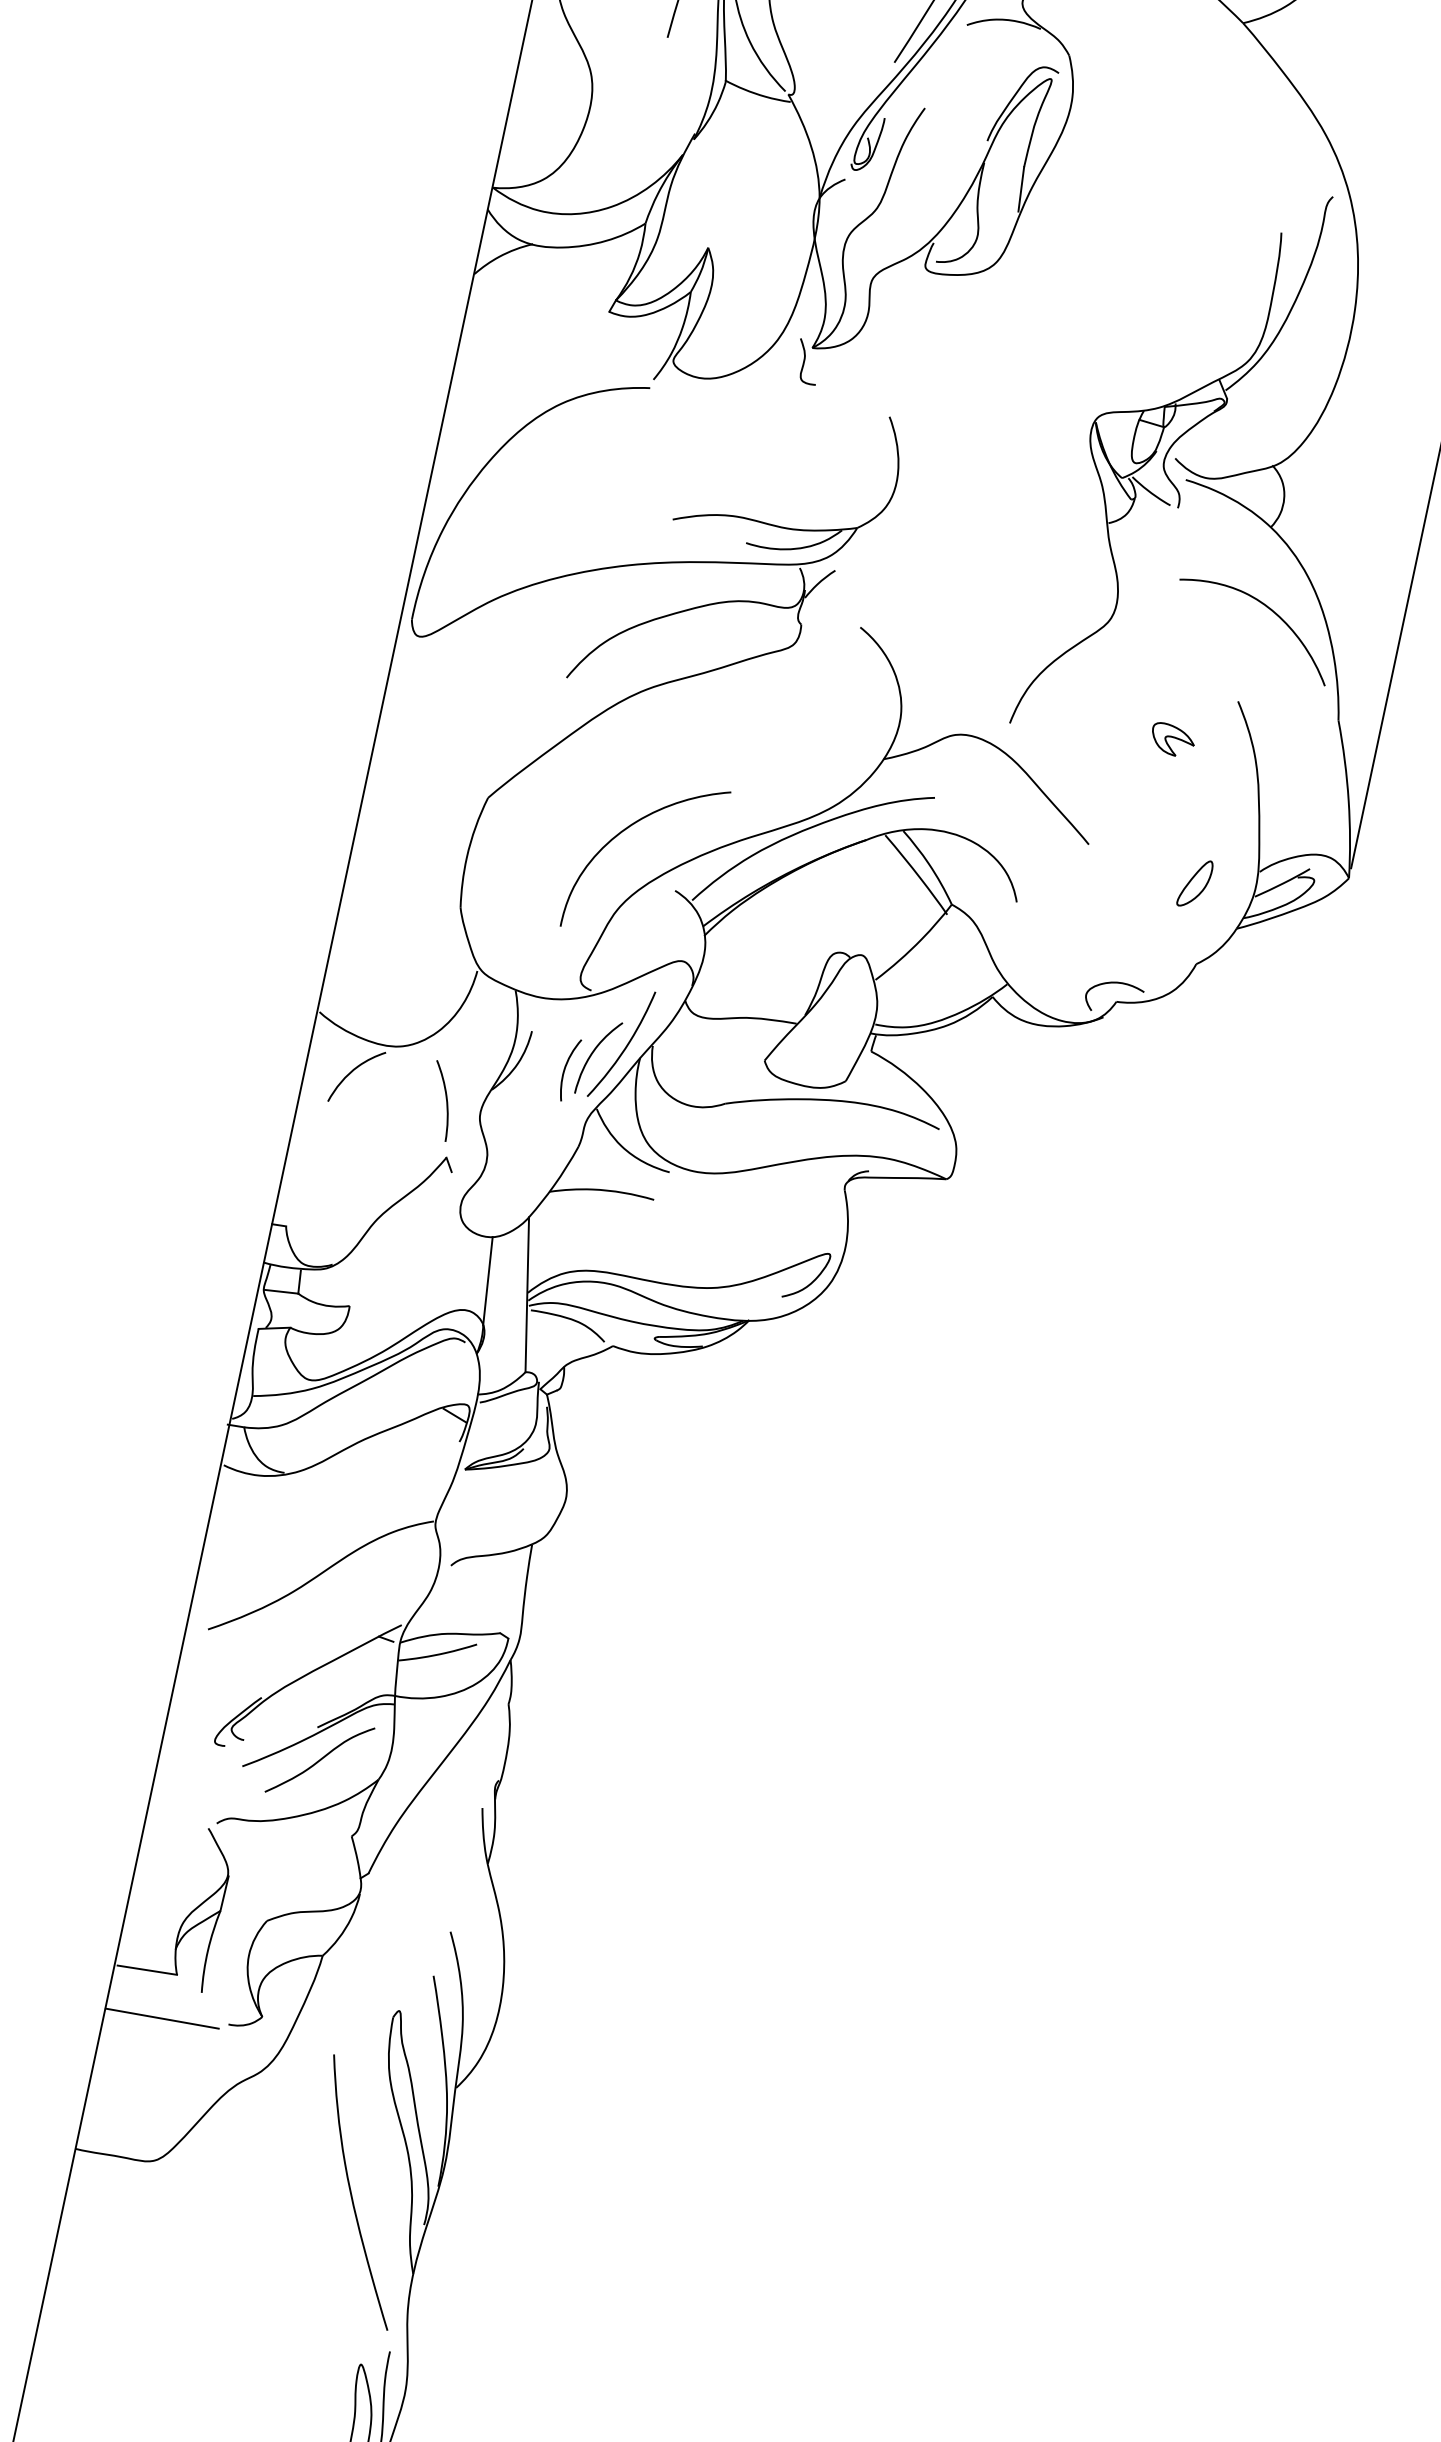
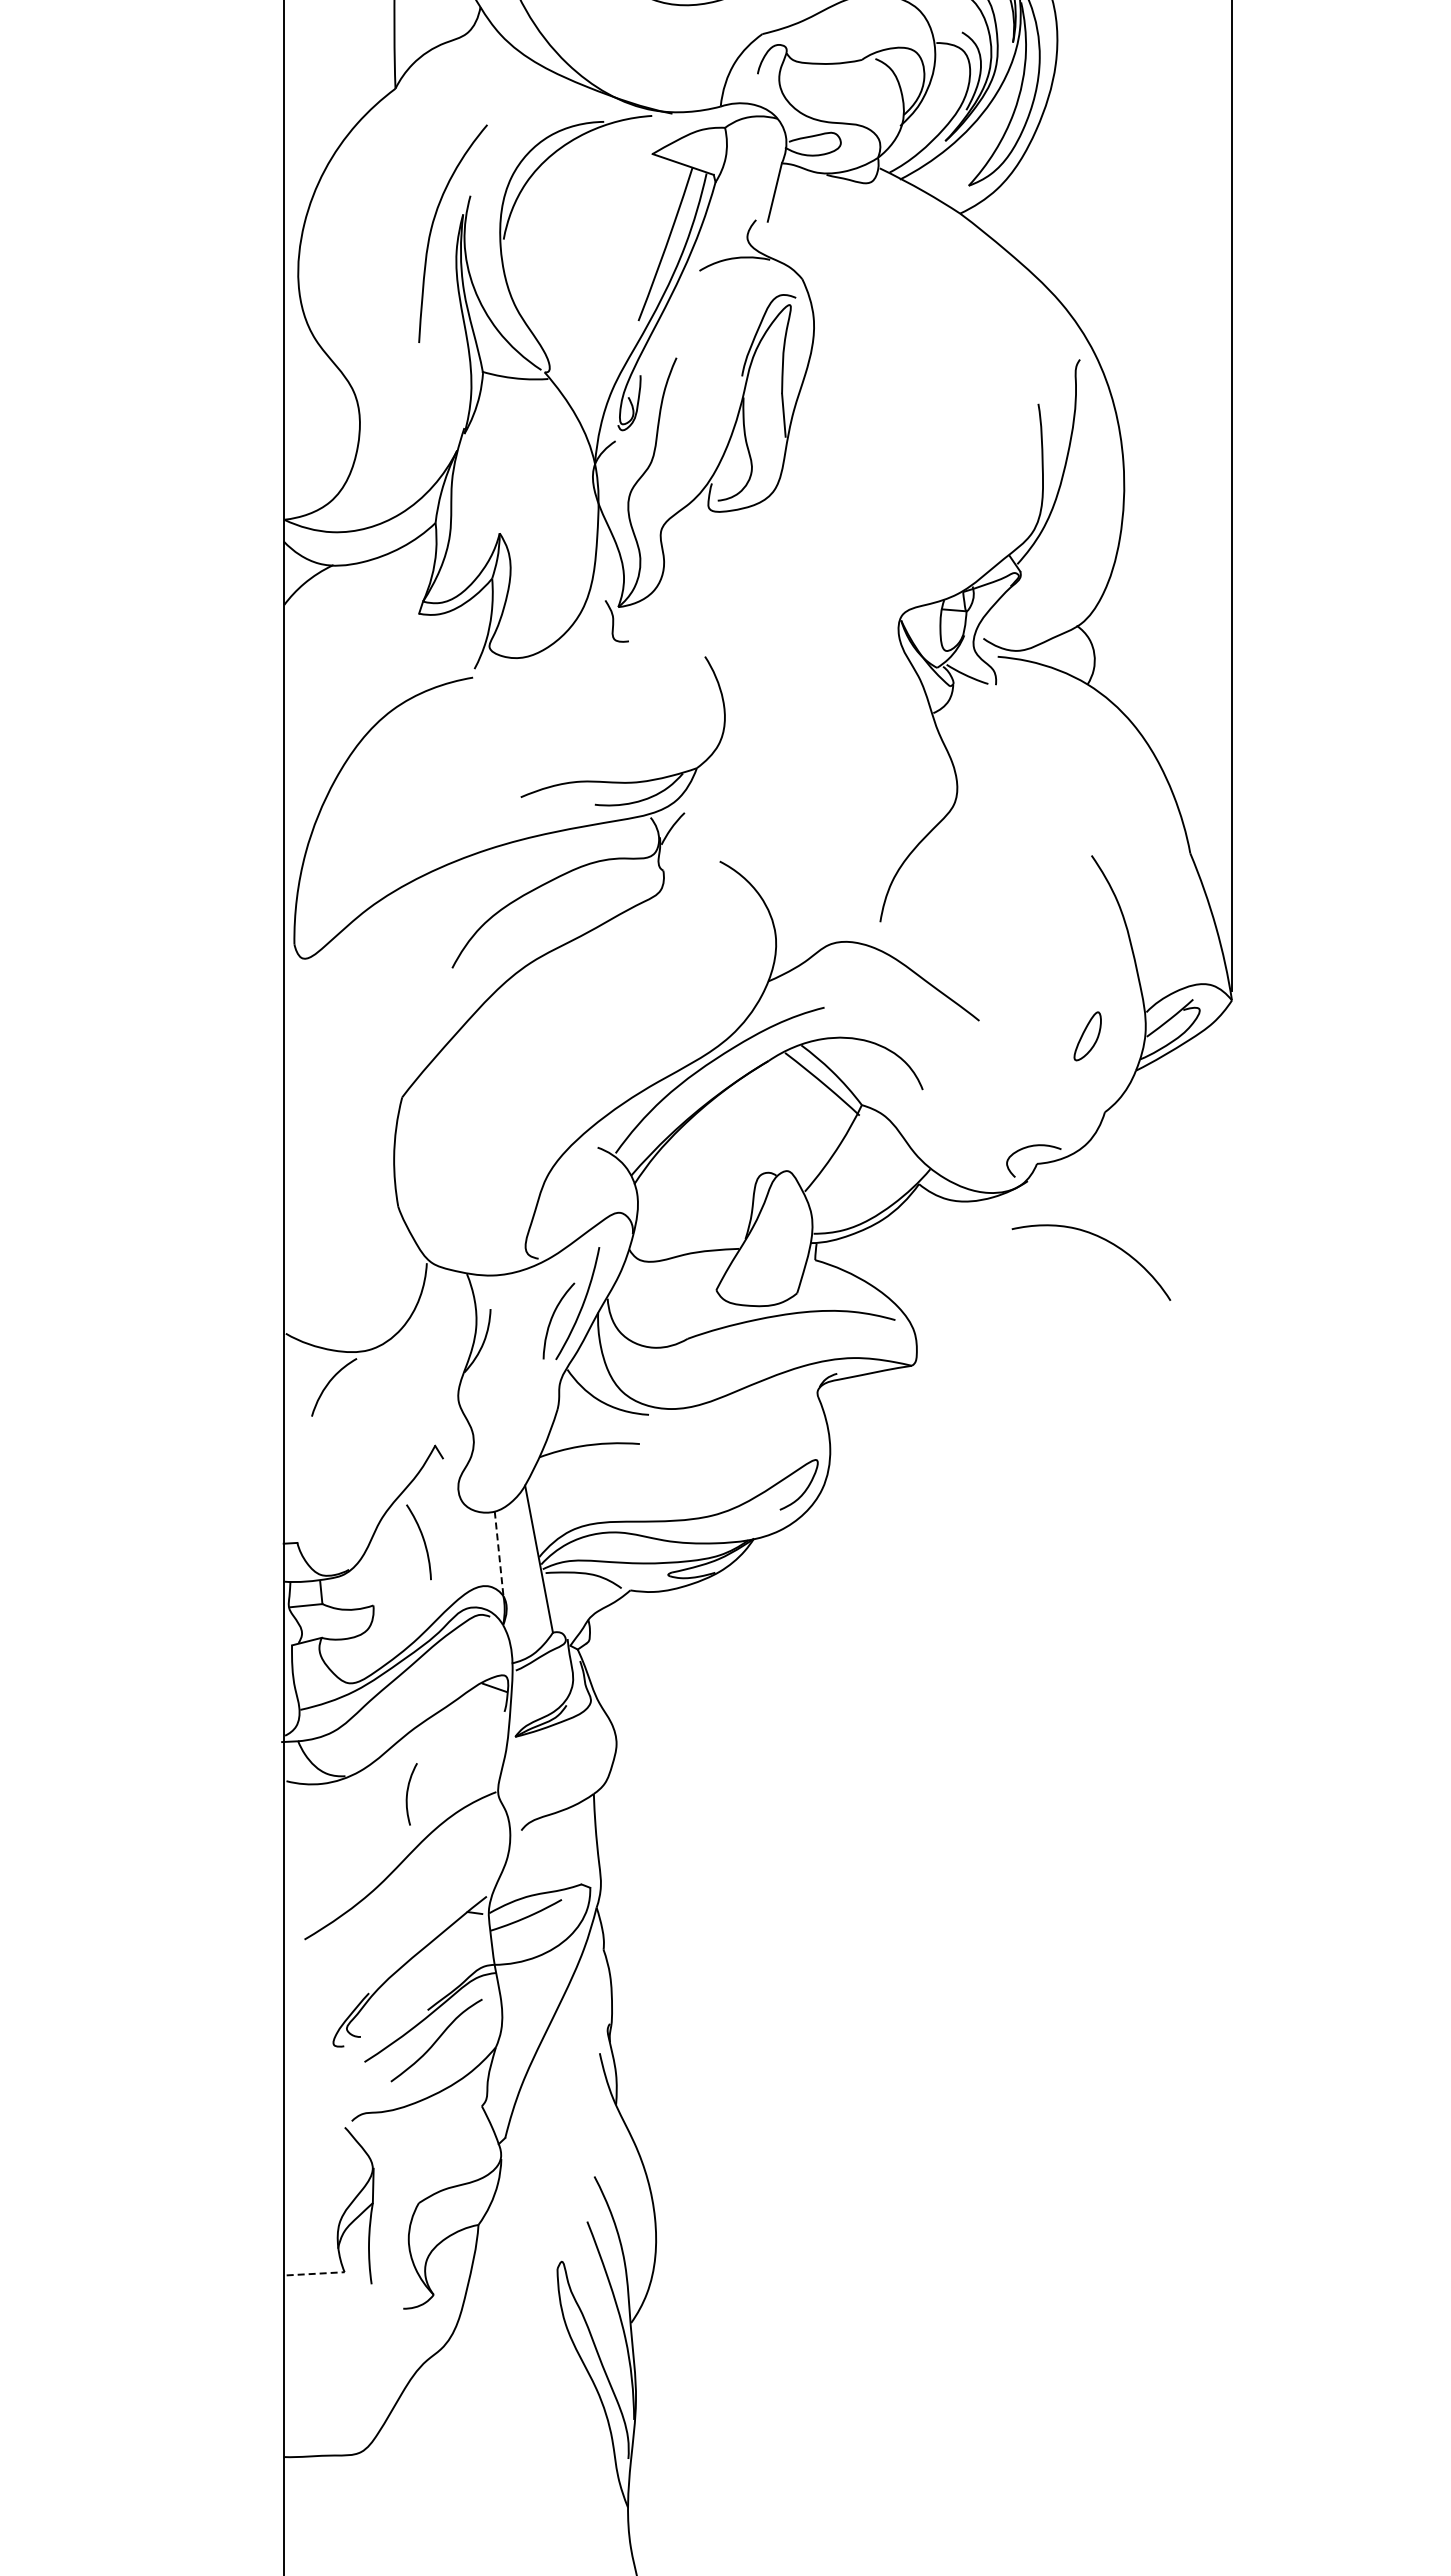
curve: (1269, 609) -> (1102, 1239), moved
part: (1172, 740) -> (1037, 905), removed
curve: (626, 829) -> (539, 1099), removed
curve: (566, 1067) -> (408, 1792), moved
curve: (445, 1098) -> (422, 1539), moved
line: (488, 1281) -> (499, 1554), solid -> dashed
line: (148, 1970) -> (316, 2273), solid -> dashed
line: (162, 2018) -> (339, 2316), removed
curve: (352, 2194) -> (554, 2444), removed

